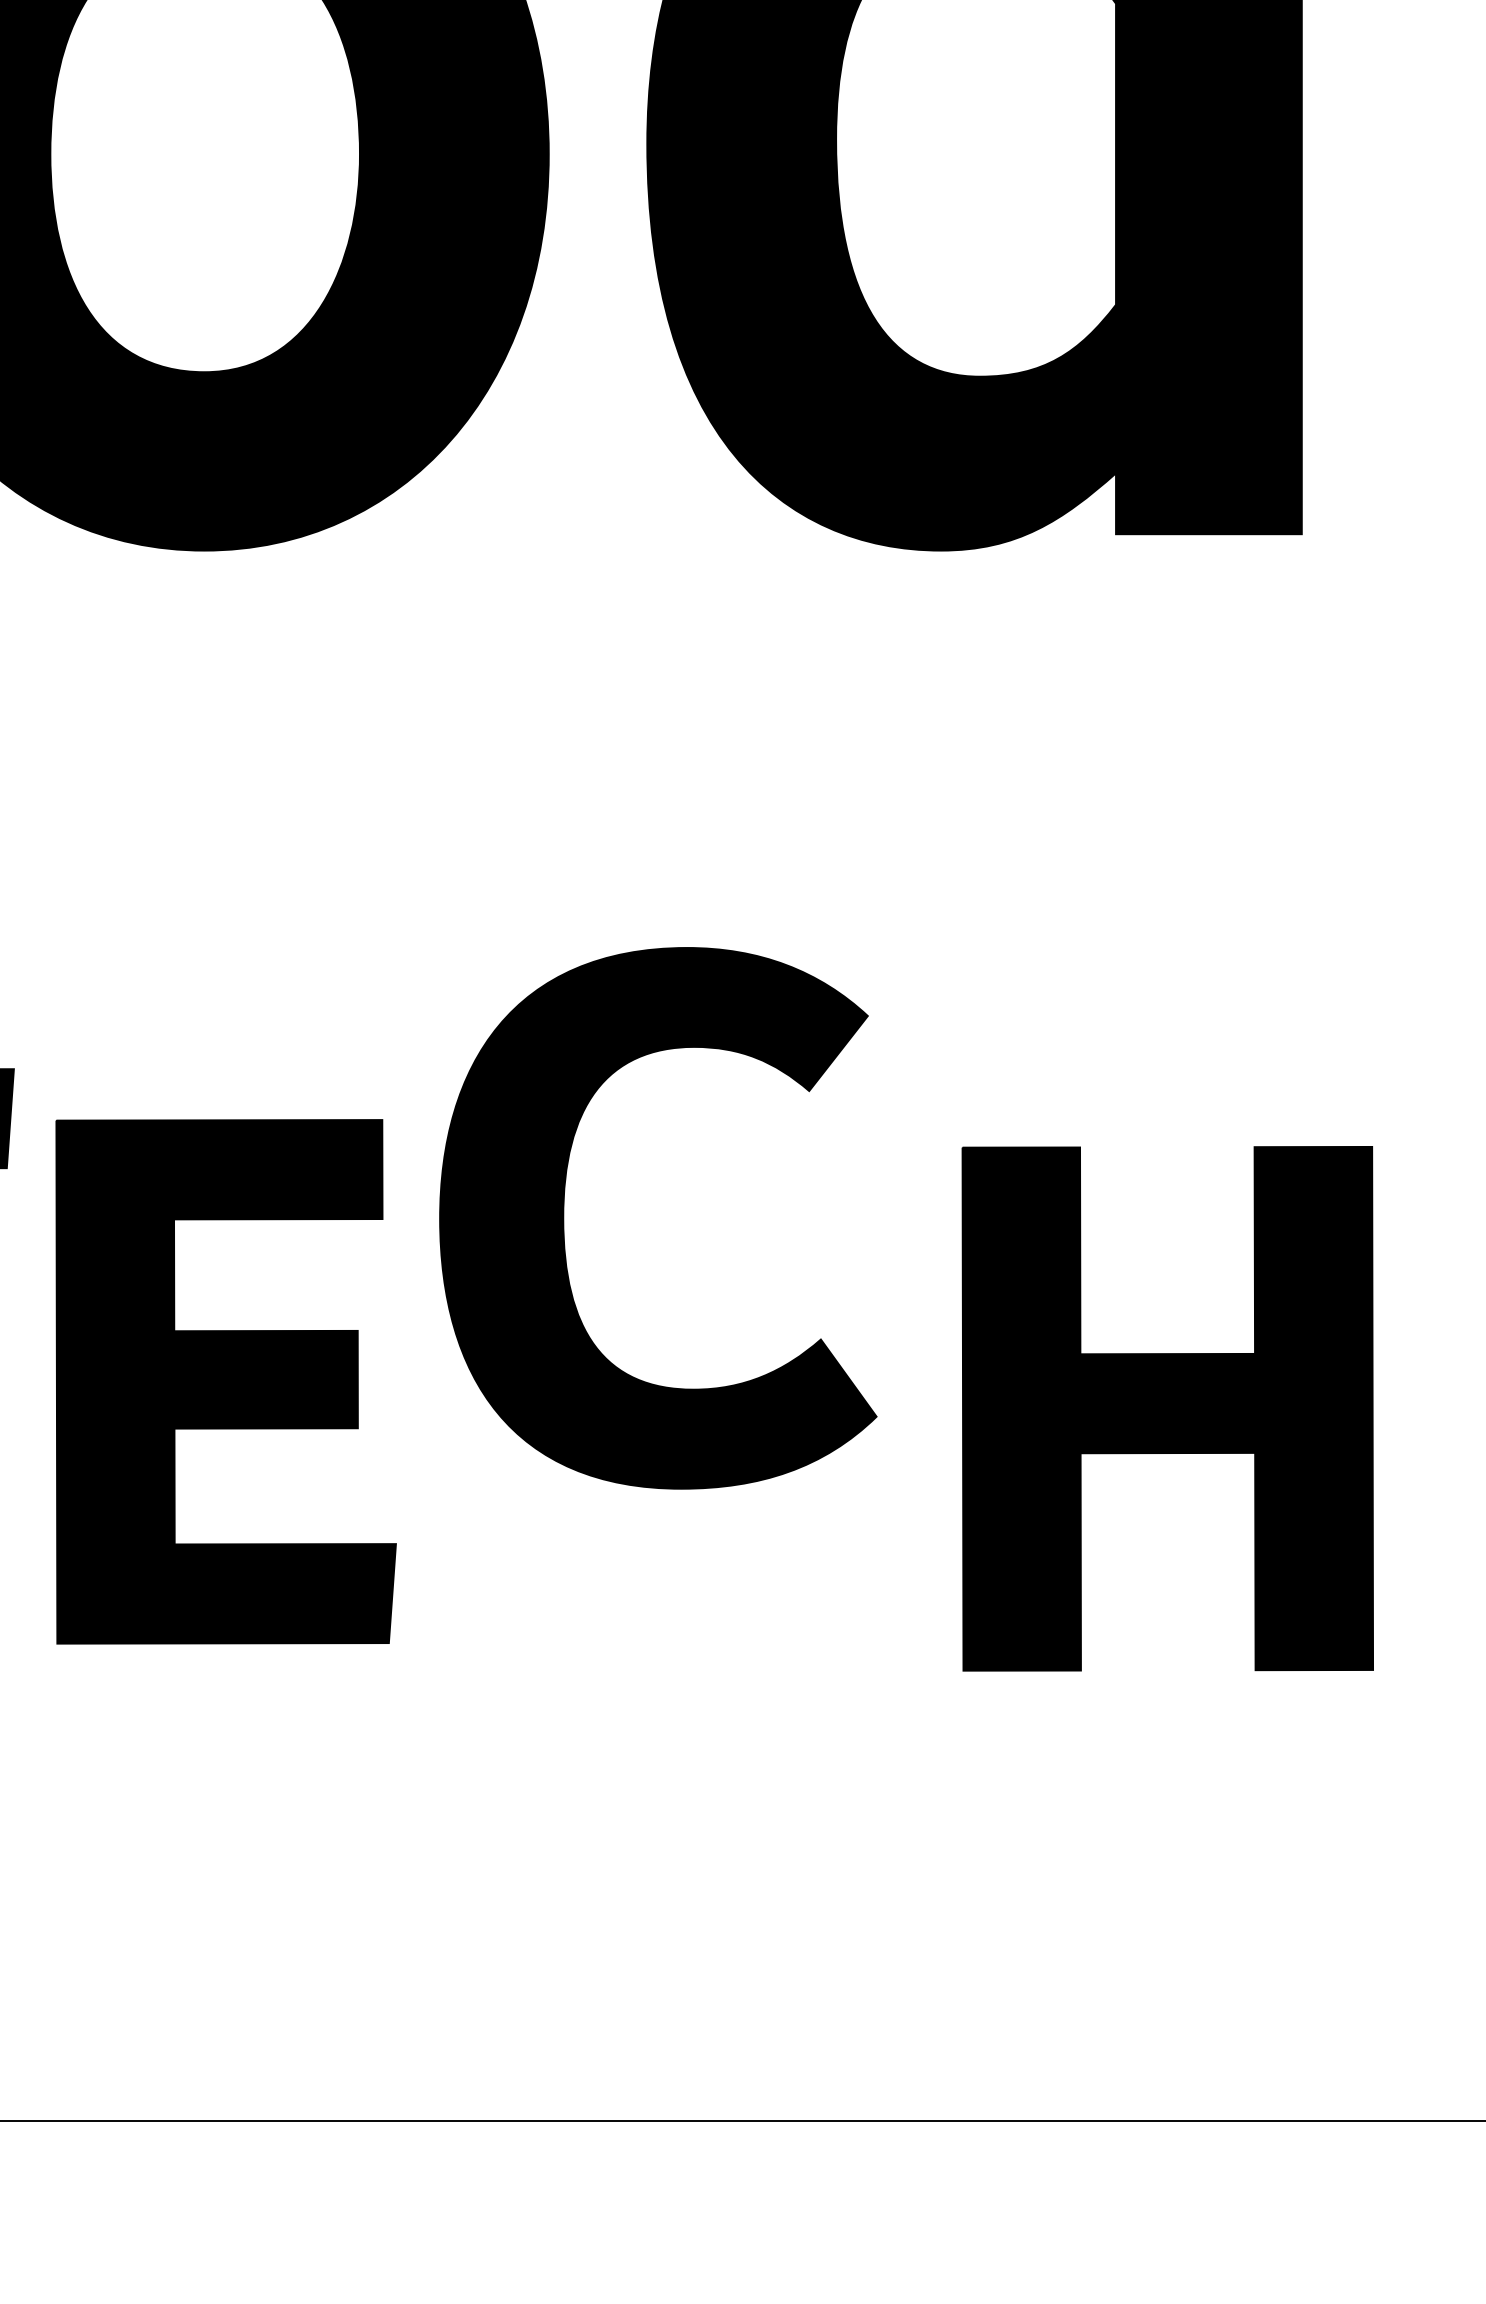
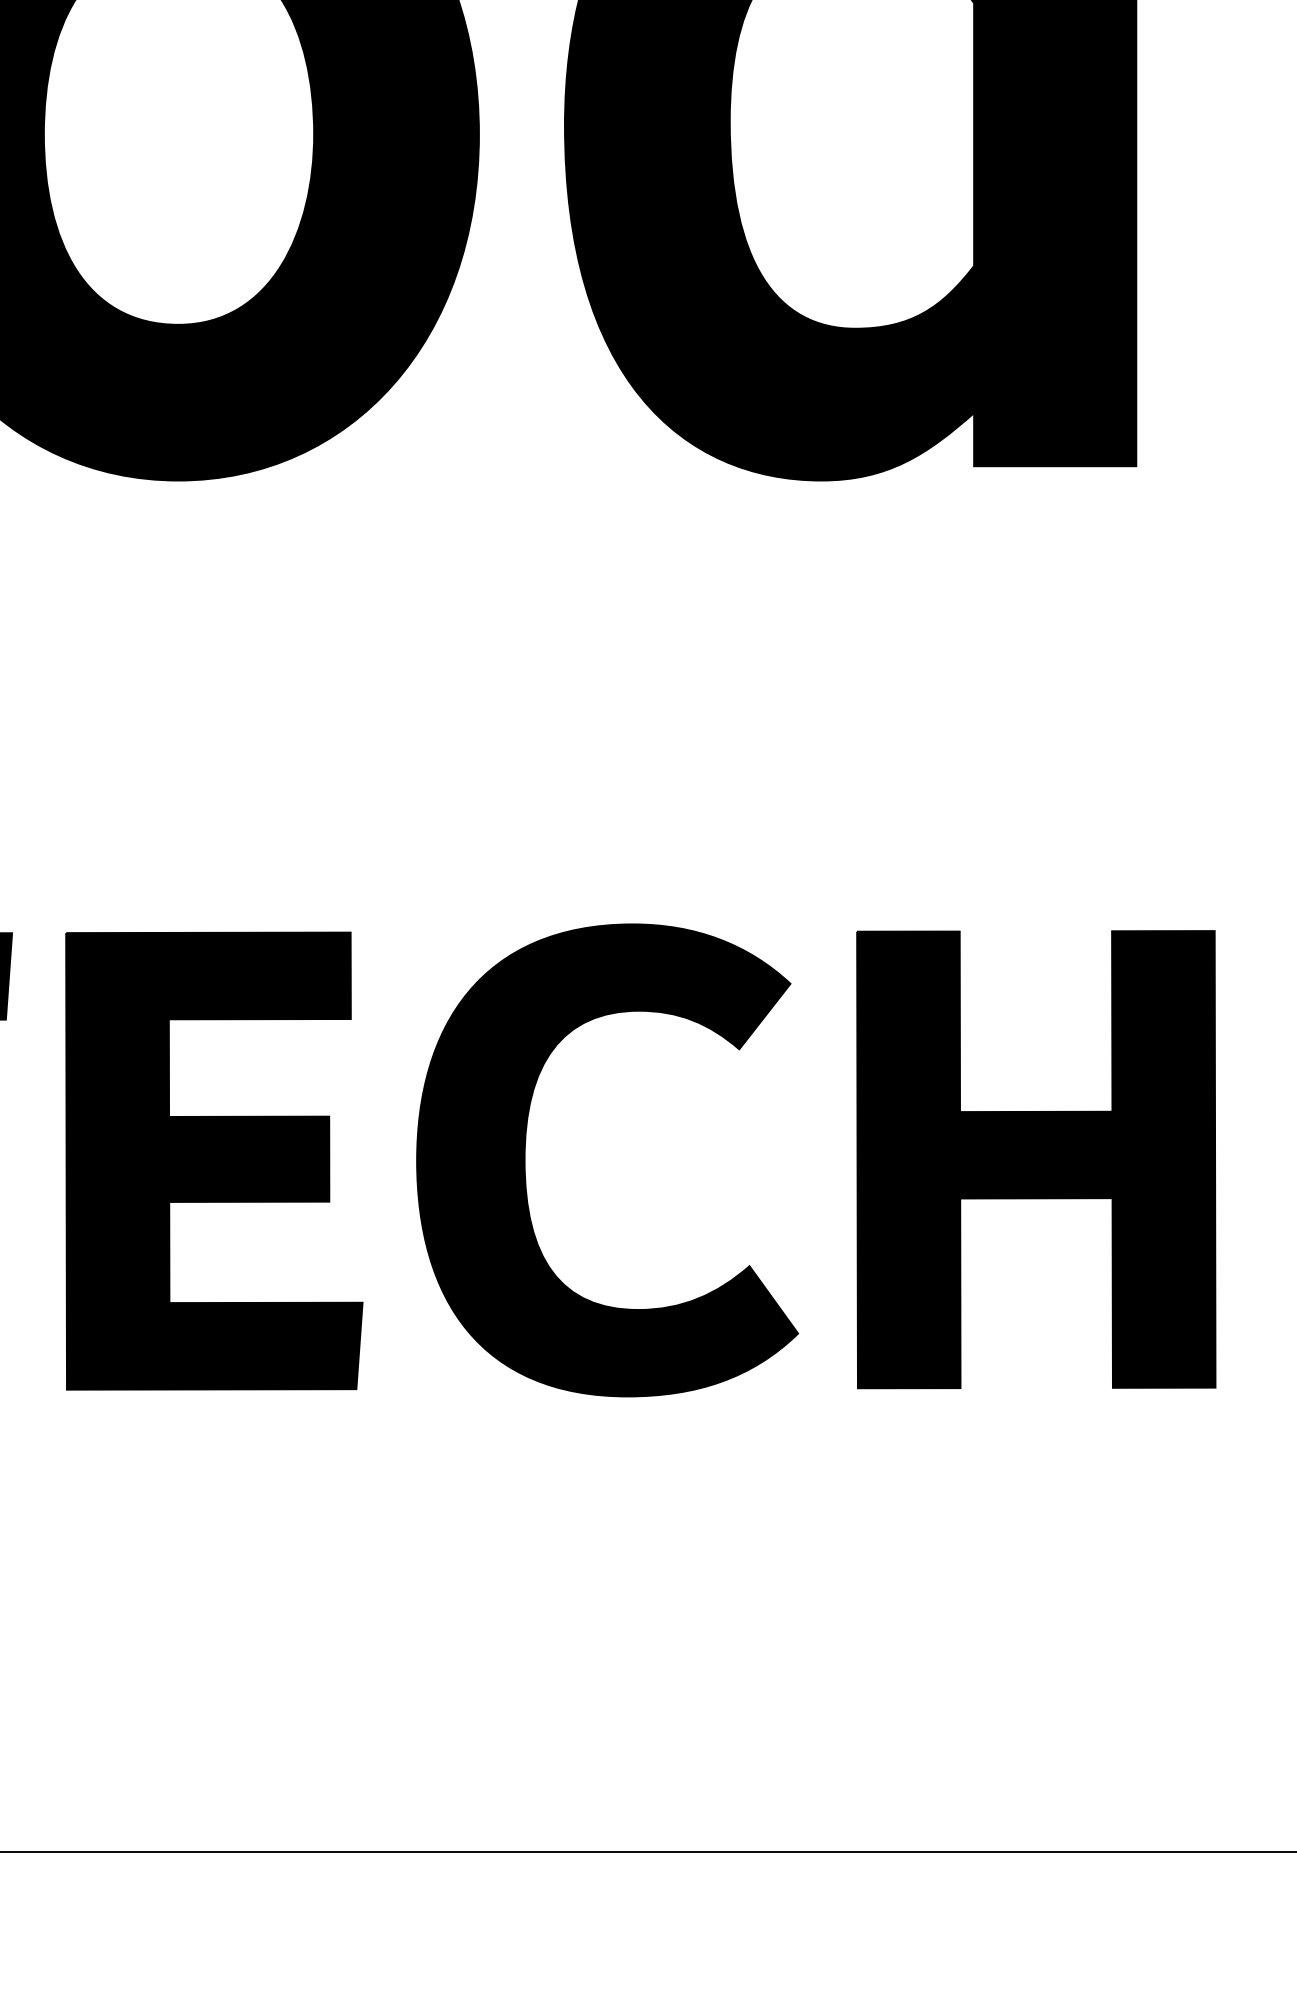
part: (564, 1218) -> (525, 1160), moved
part: (226, 1381) -> (214, 1160), moved
part: (1168, 1408) -> (1036, 1159), moved

